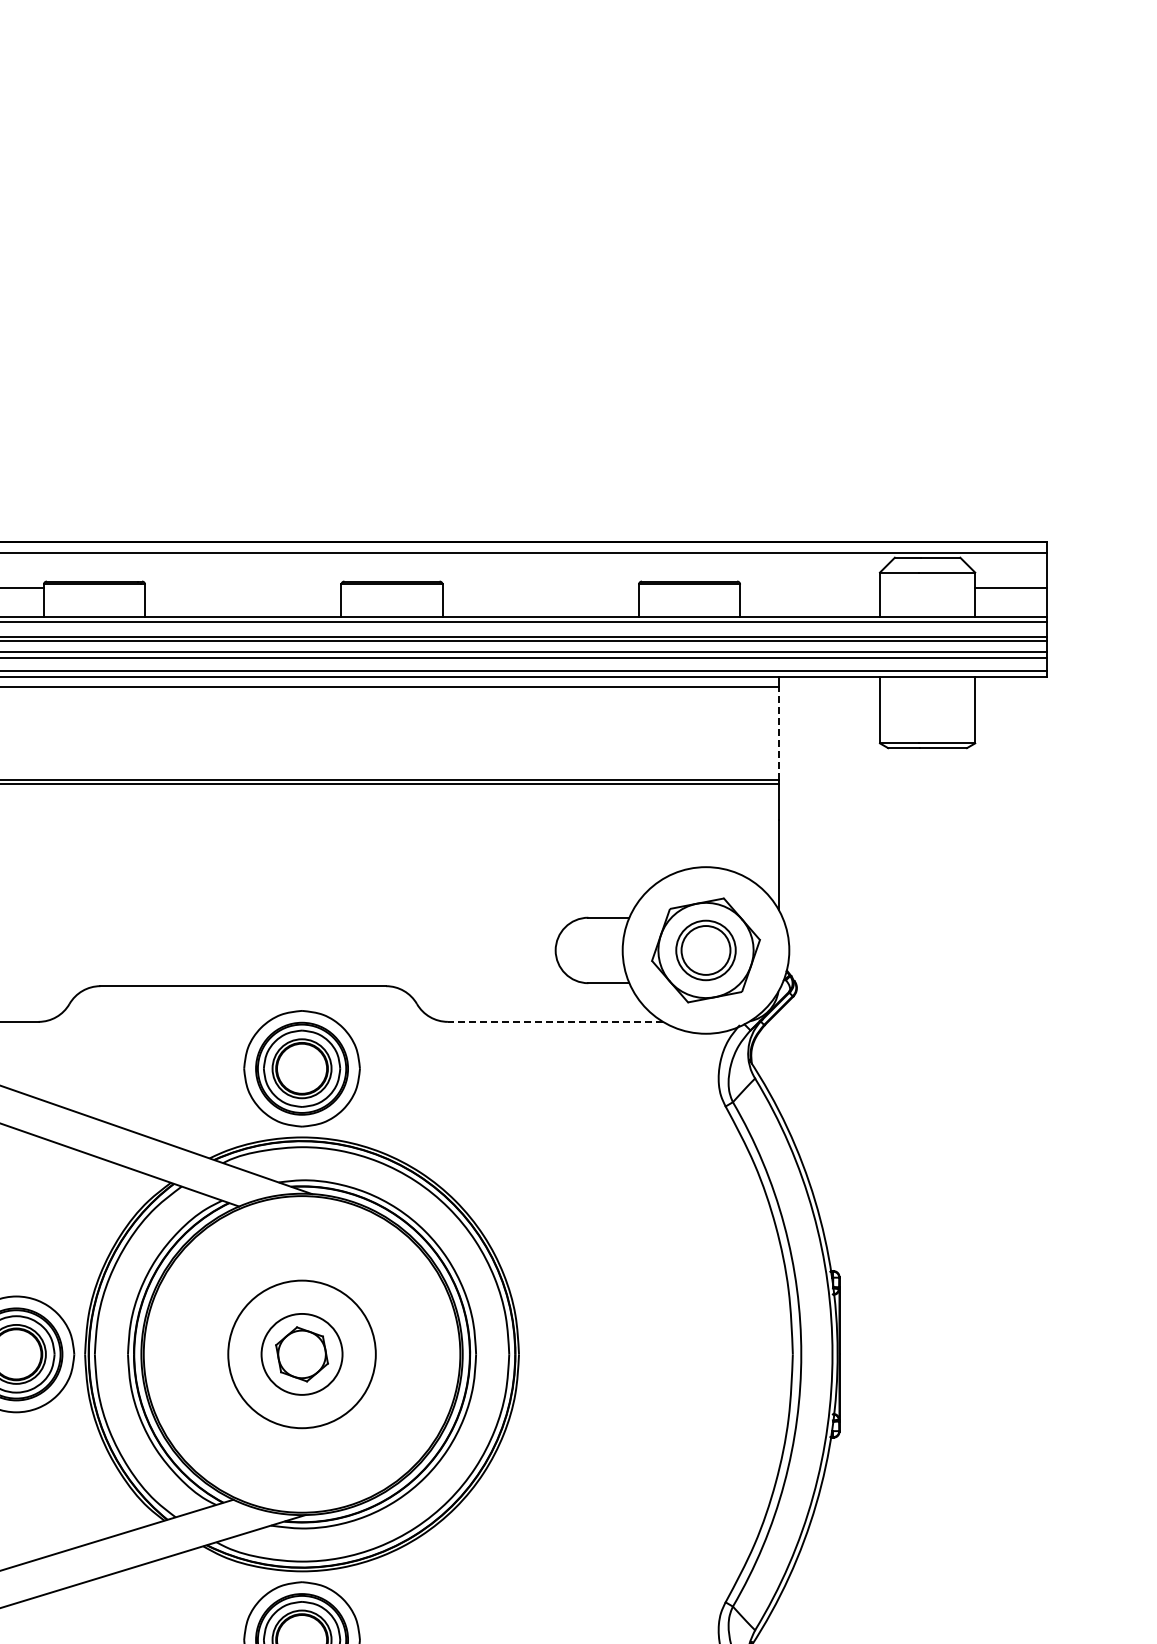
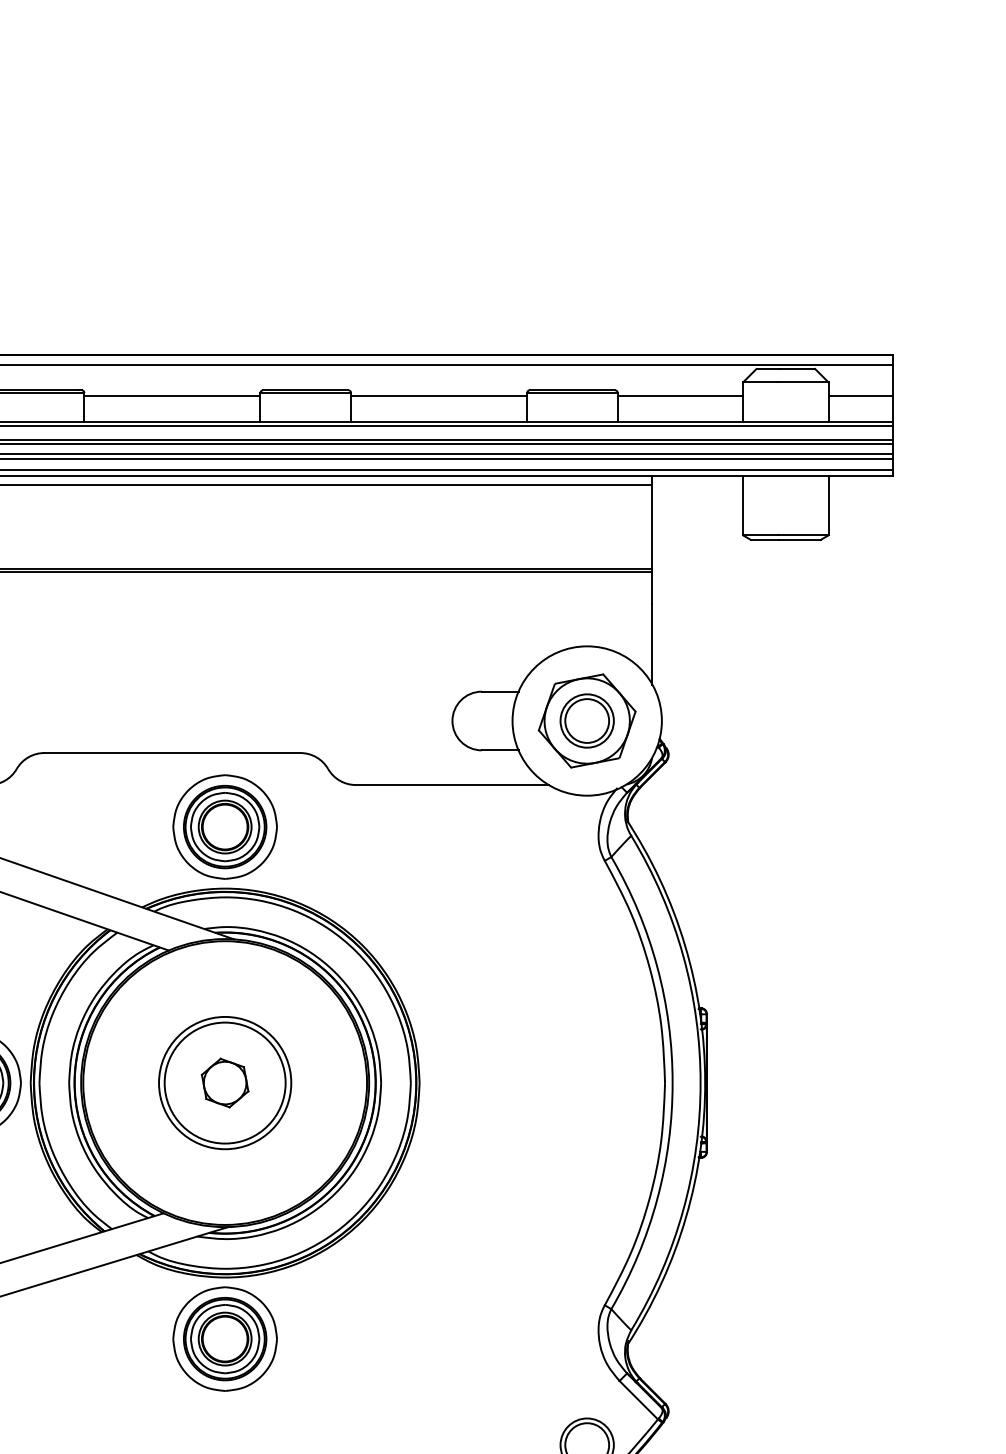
line: (243, 587) -> (172, 395), added
line: (540, 587) -> (438, 395), added
line: (809, 587) -> (679, 395), added
line: (778, 733) -> (652, 526), dashed -> solid
line: (555, 1021) -> (452, 784), dashed -> solid
circle: (301, 1353) -> (224, 1082), size x1.67

